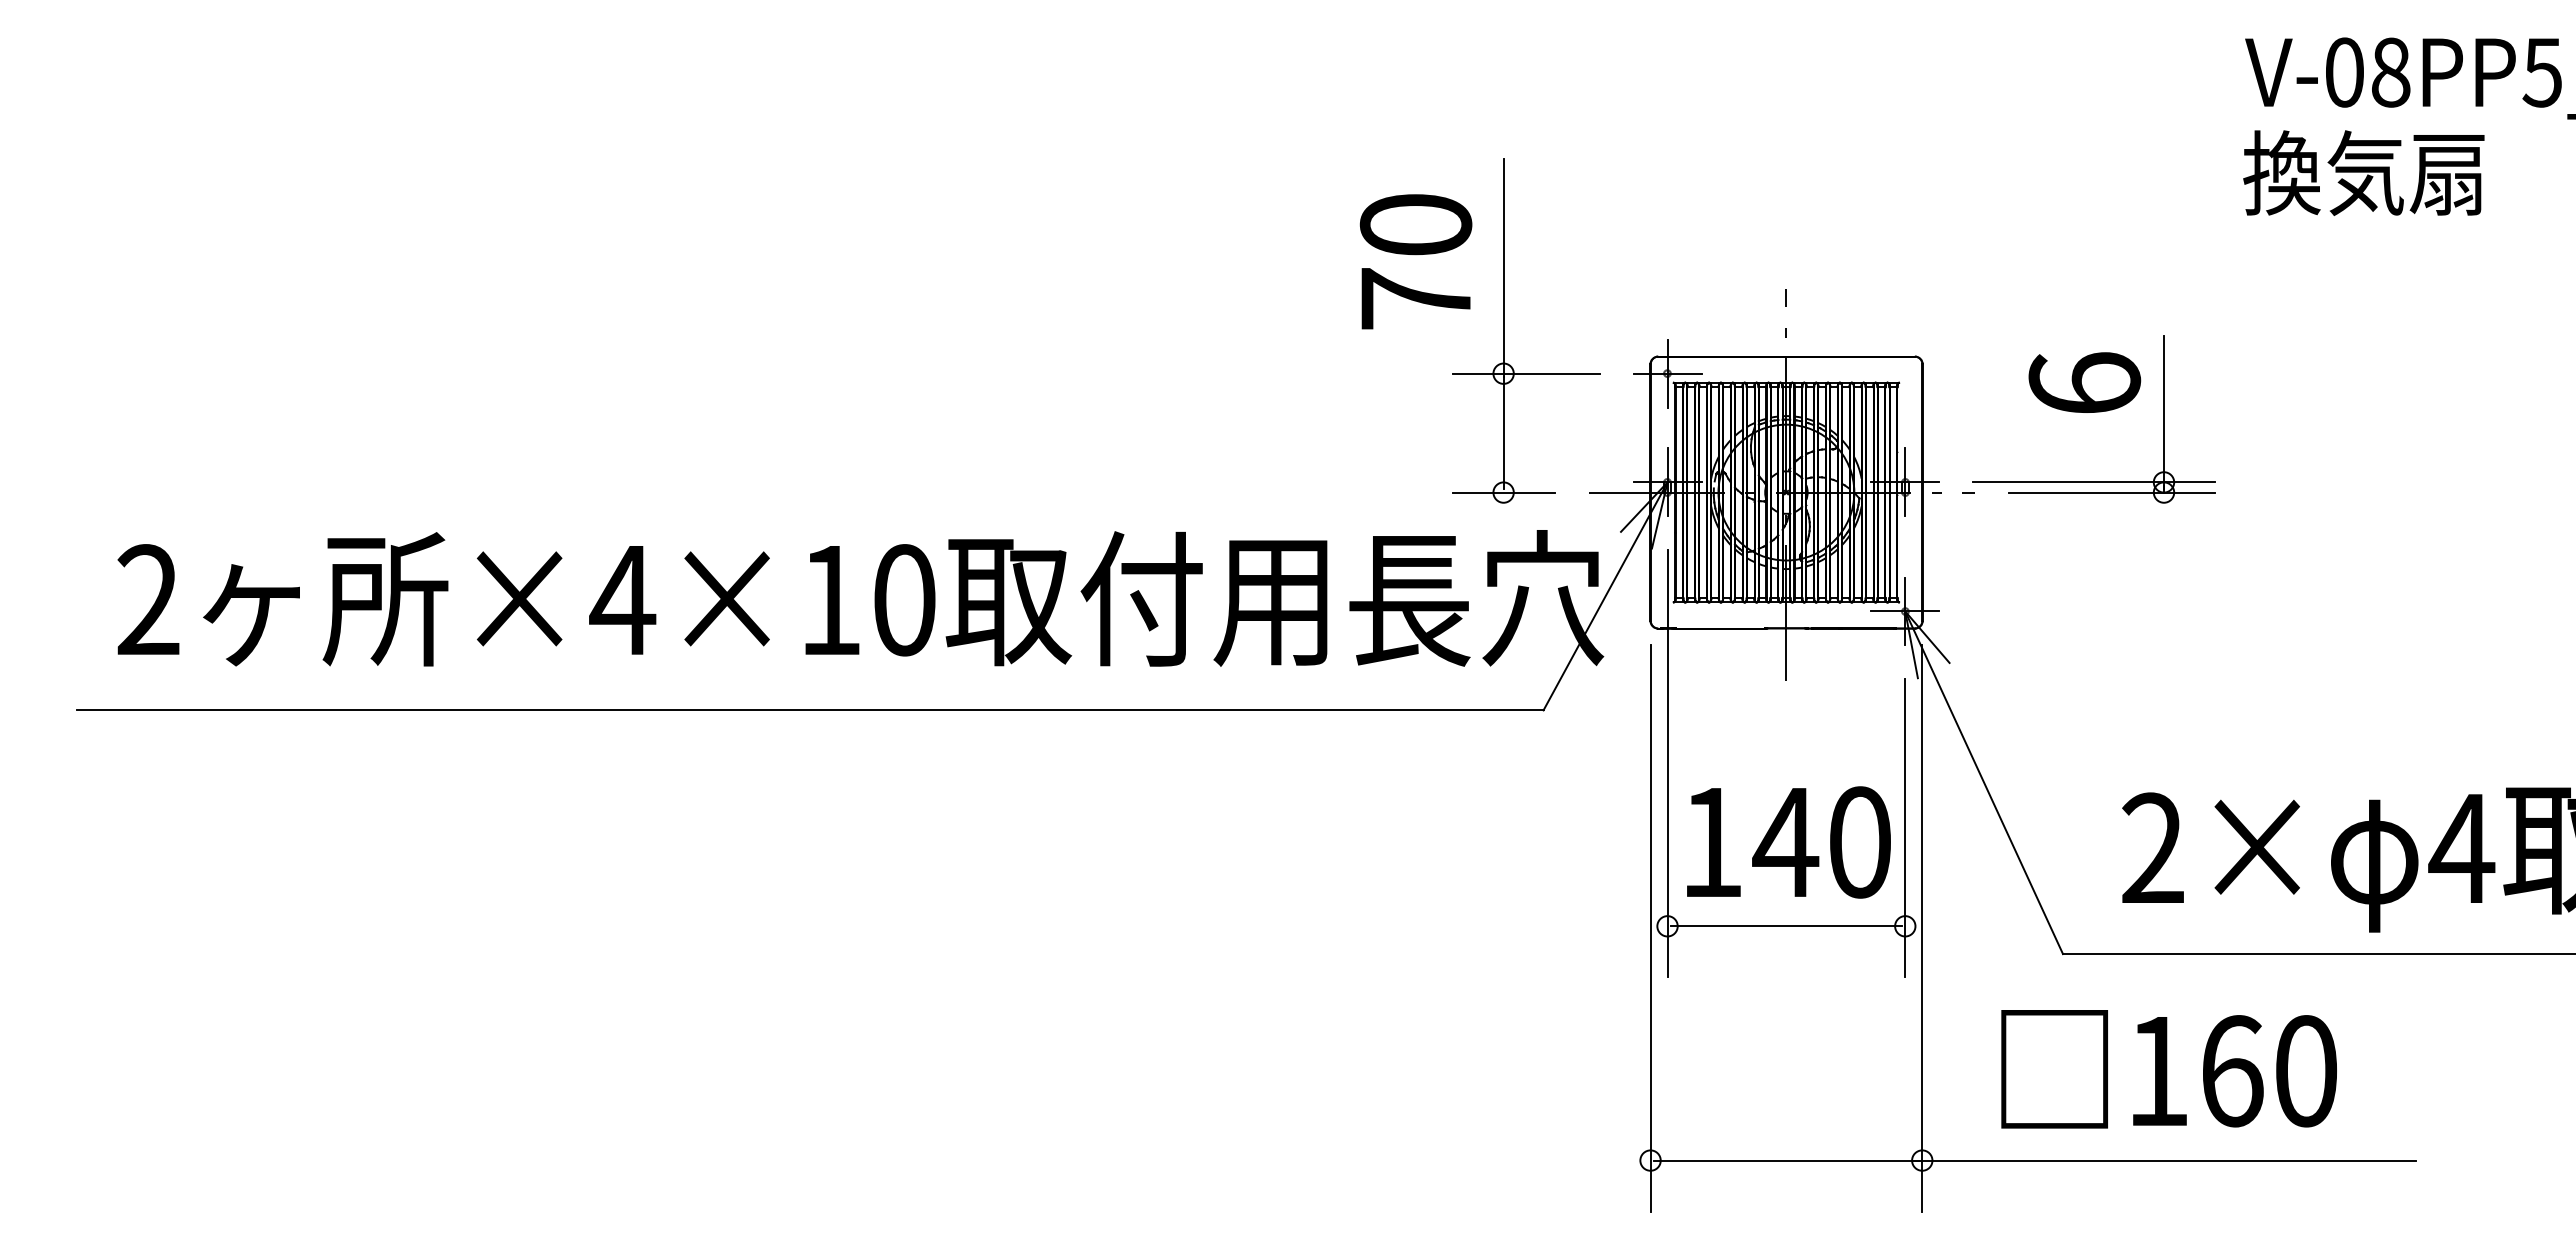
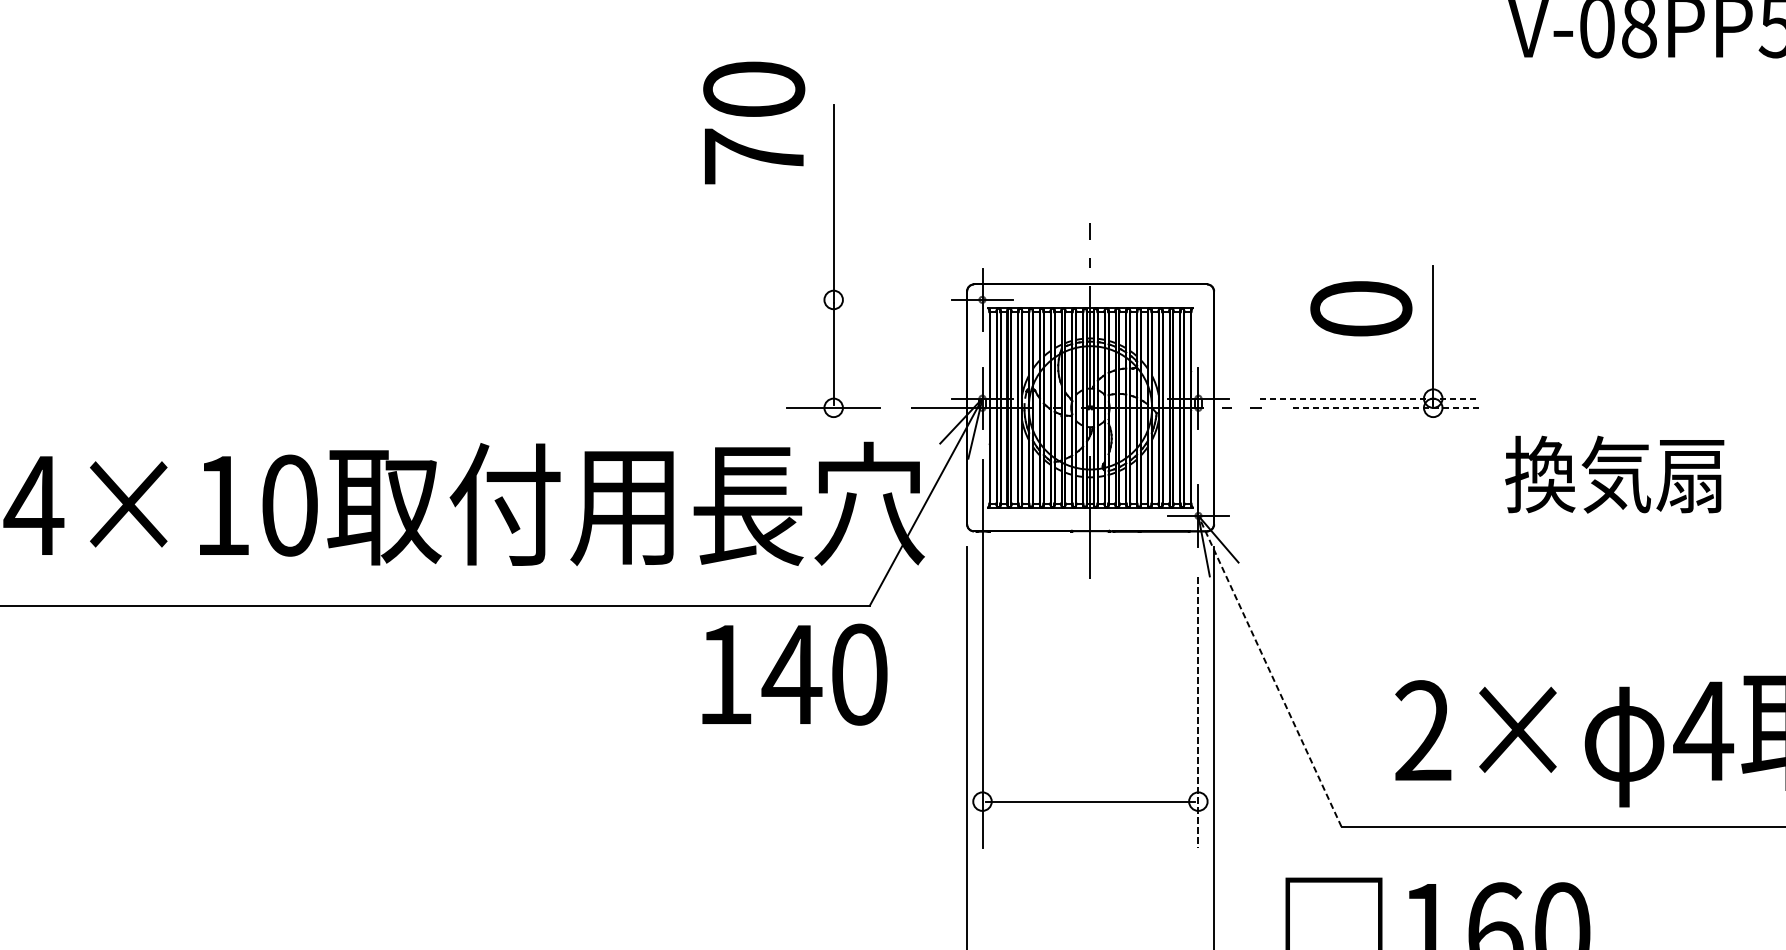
text: (2363, 172) -> (1614, 474), moved
text: (1415, 261) -> (753, 122), moved
line: (1525, 373) -> (853, 299), removed
text: (2084, 382) -> (1361, 307), 6 -> 0
line: (2094, 482) -> (1370, 398), solid -> dashed
line: (2112, 492) -> (1386, 407), solid -> dashed
line: (1984, 782) -> (1270, 671), solid -> dashed
line: (1905, 828) -> (1198, 712), solid -> dashed
text: (1788, 842) -> (794, 674), moved

